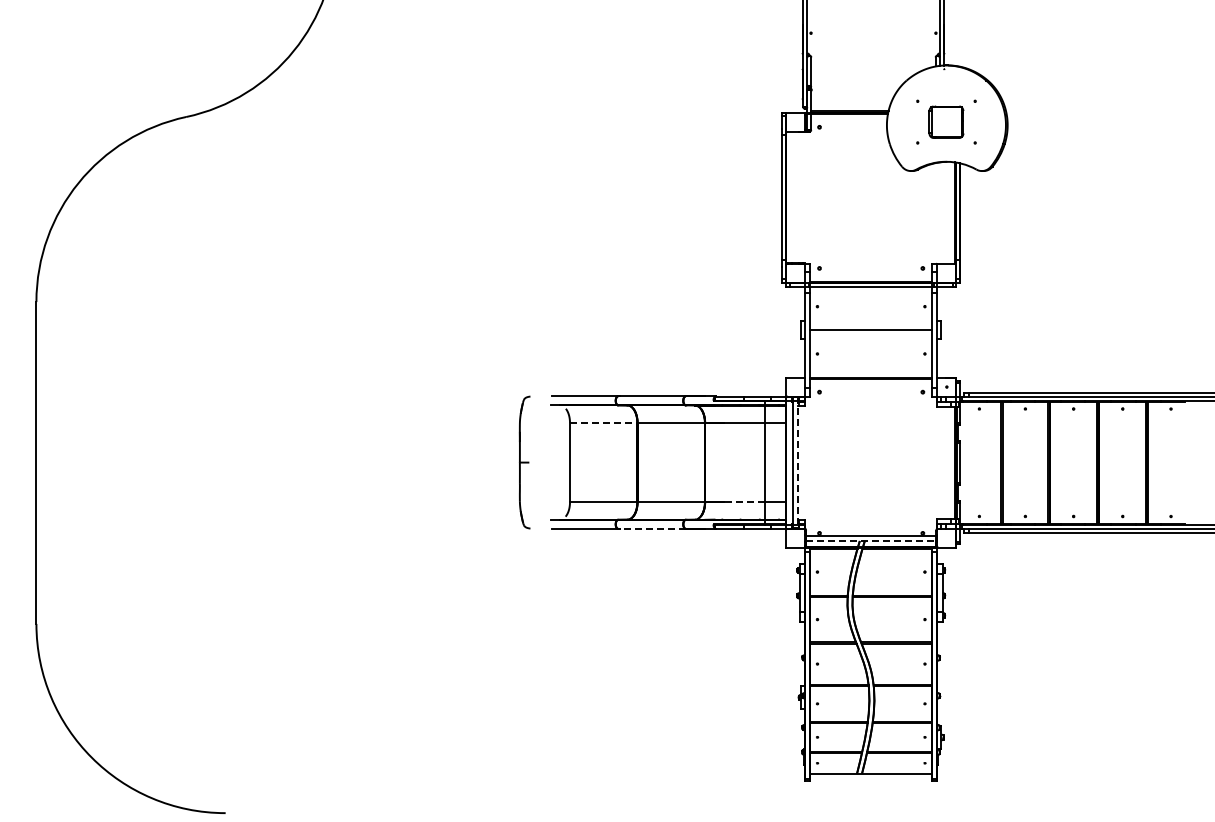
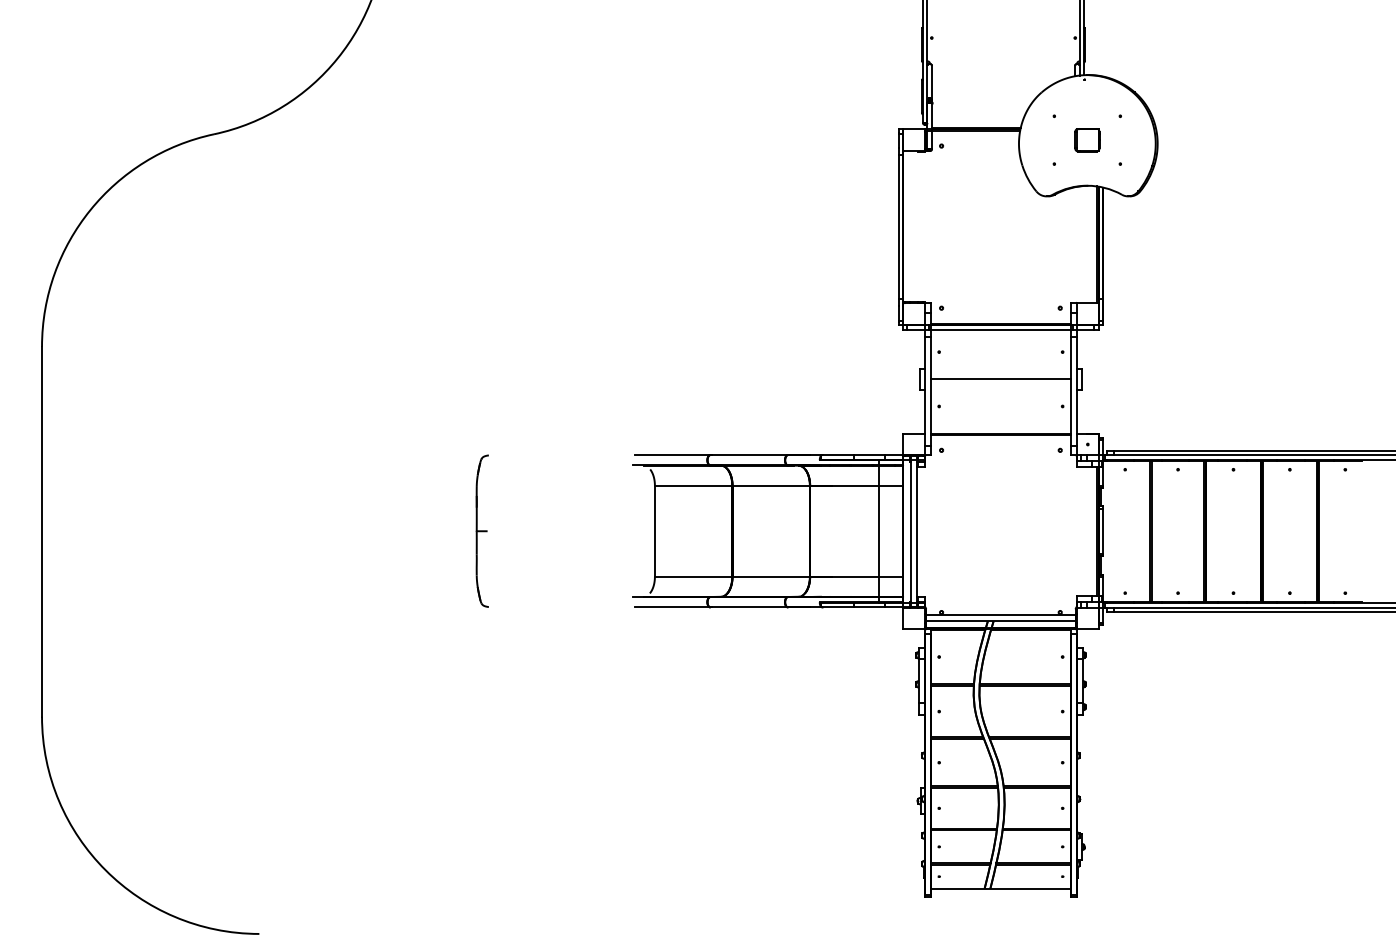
part: (946, 121) -> (1087, 139), size x0.62
line: (603, 422) -> (693, 485), dashed -> solid
part: (524, 462) -> (482, 531), moved
line: (798, 463) -> (917, 532), dashed -> solid
line: (744, 502) -> (855, 577), dashed -> solid
line: (652, 528) -> (749, 606), dashed -> solid
line: (871, 541) -> (1001, 621), dashed -> solid

